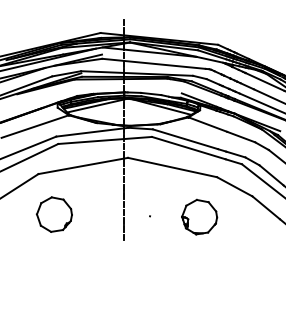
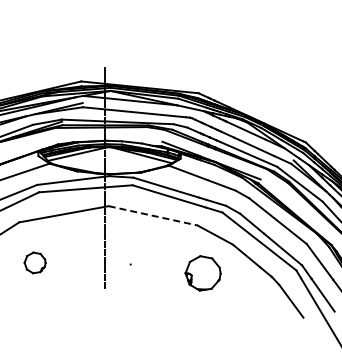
line: (172, 167) -> (153, 215), solid -> dashed
part: (53, 214) -> (34, 262), size x0.6
part: (198, 217) -> (202, 273), moved

